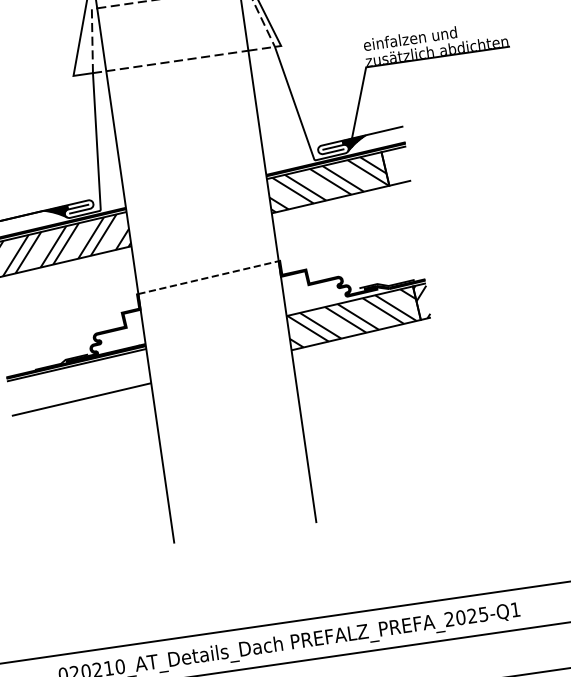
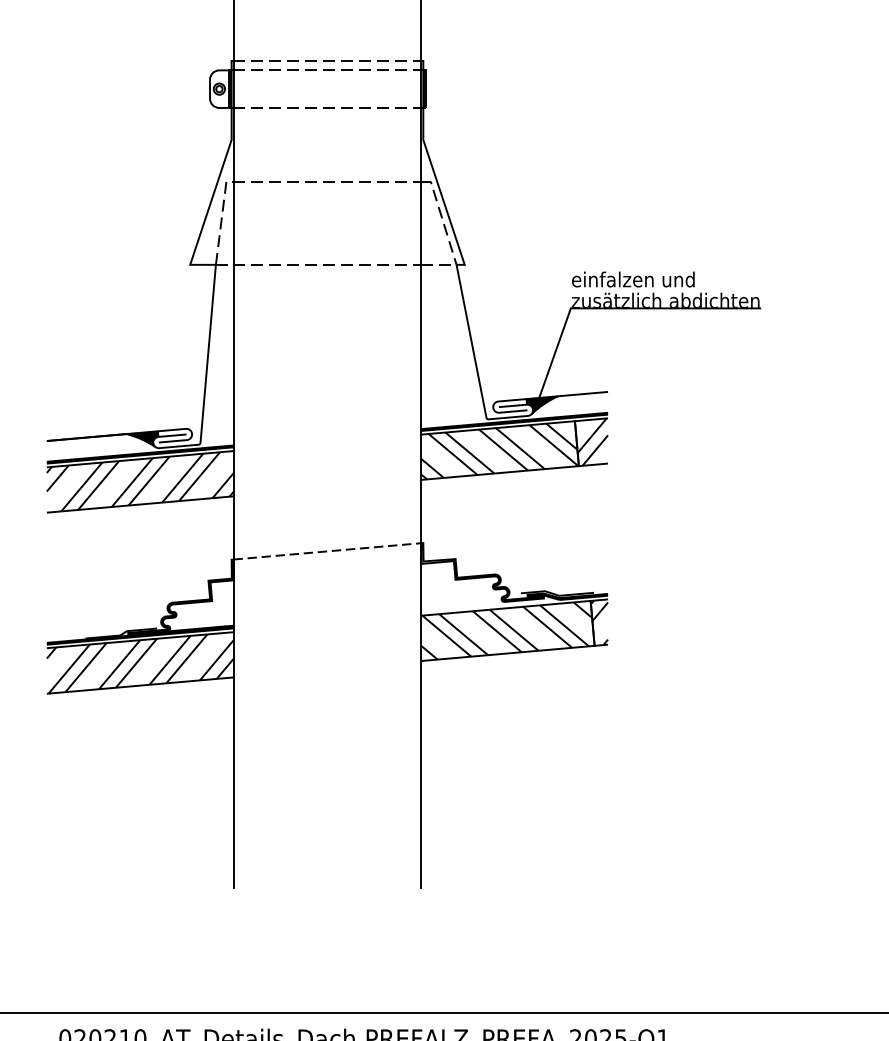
hatch: (396, 165) -> (592, 441), added
hatch: (78, 382) -> (139, 663), added

